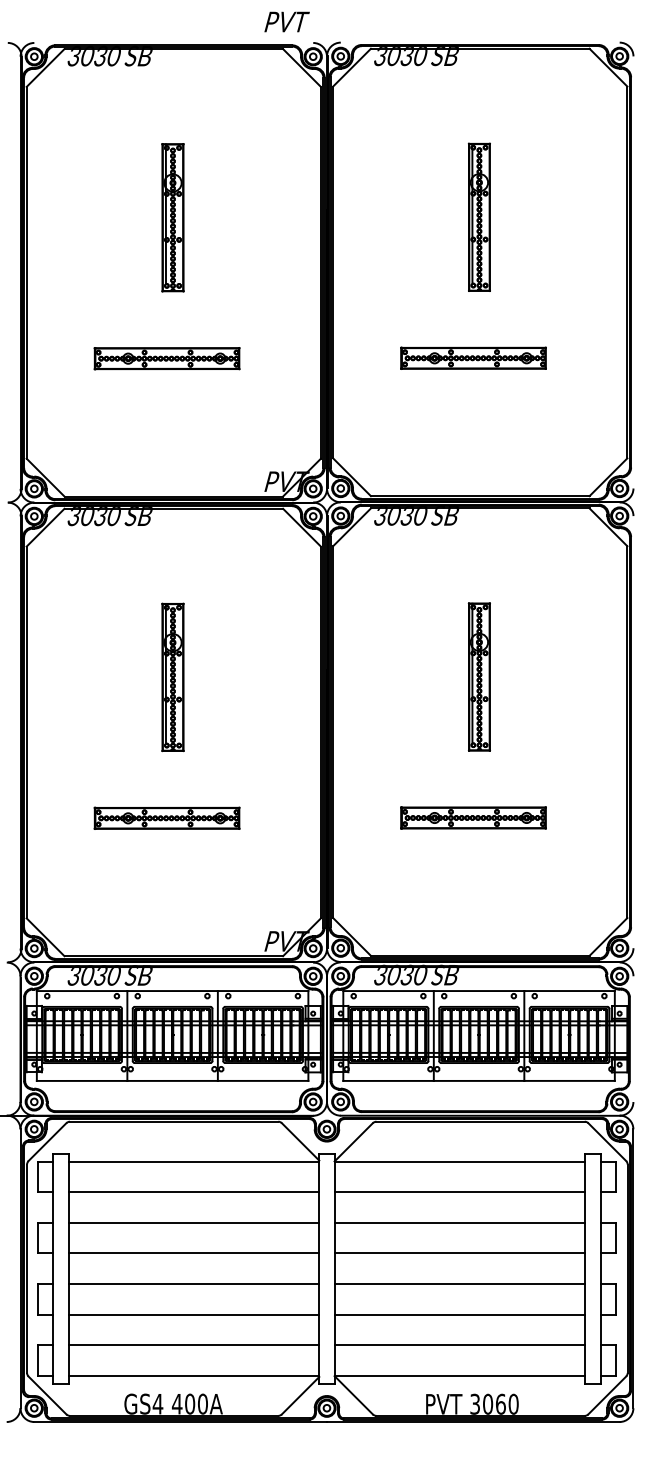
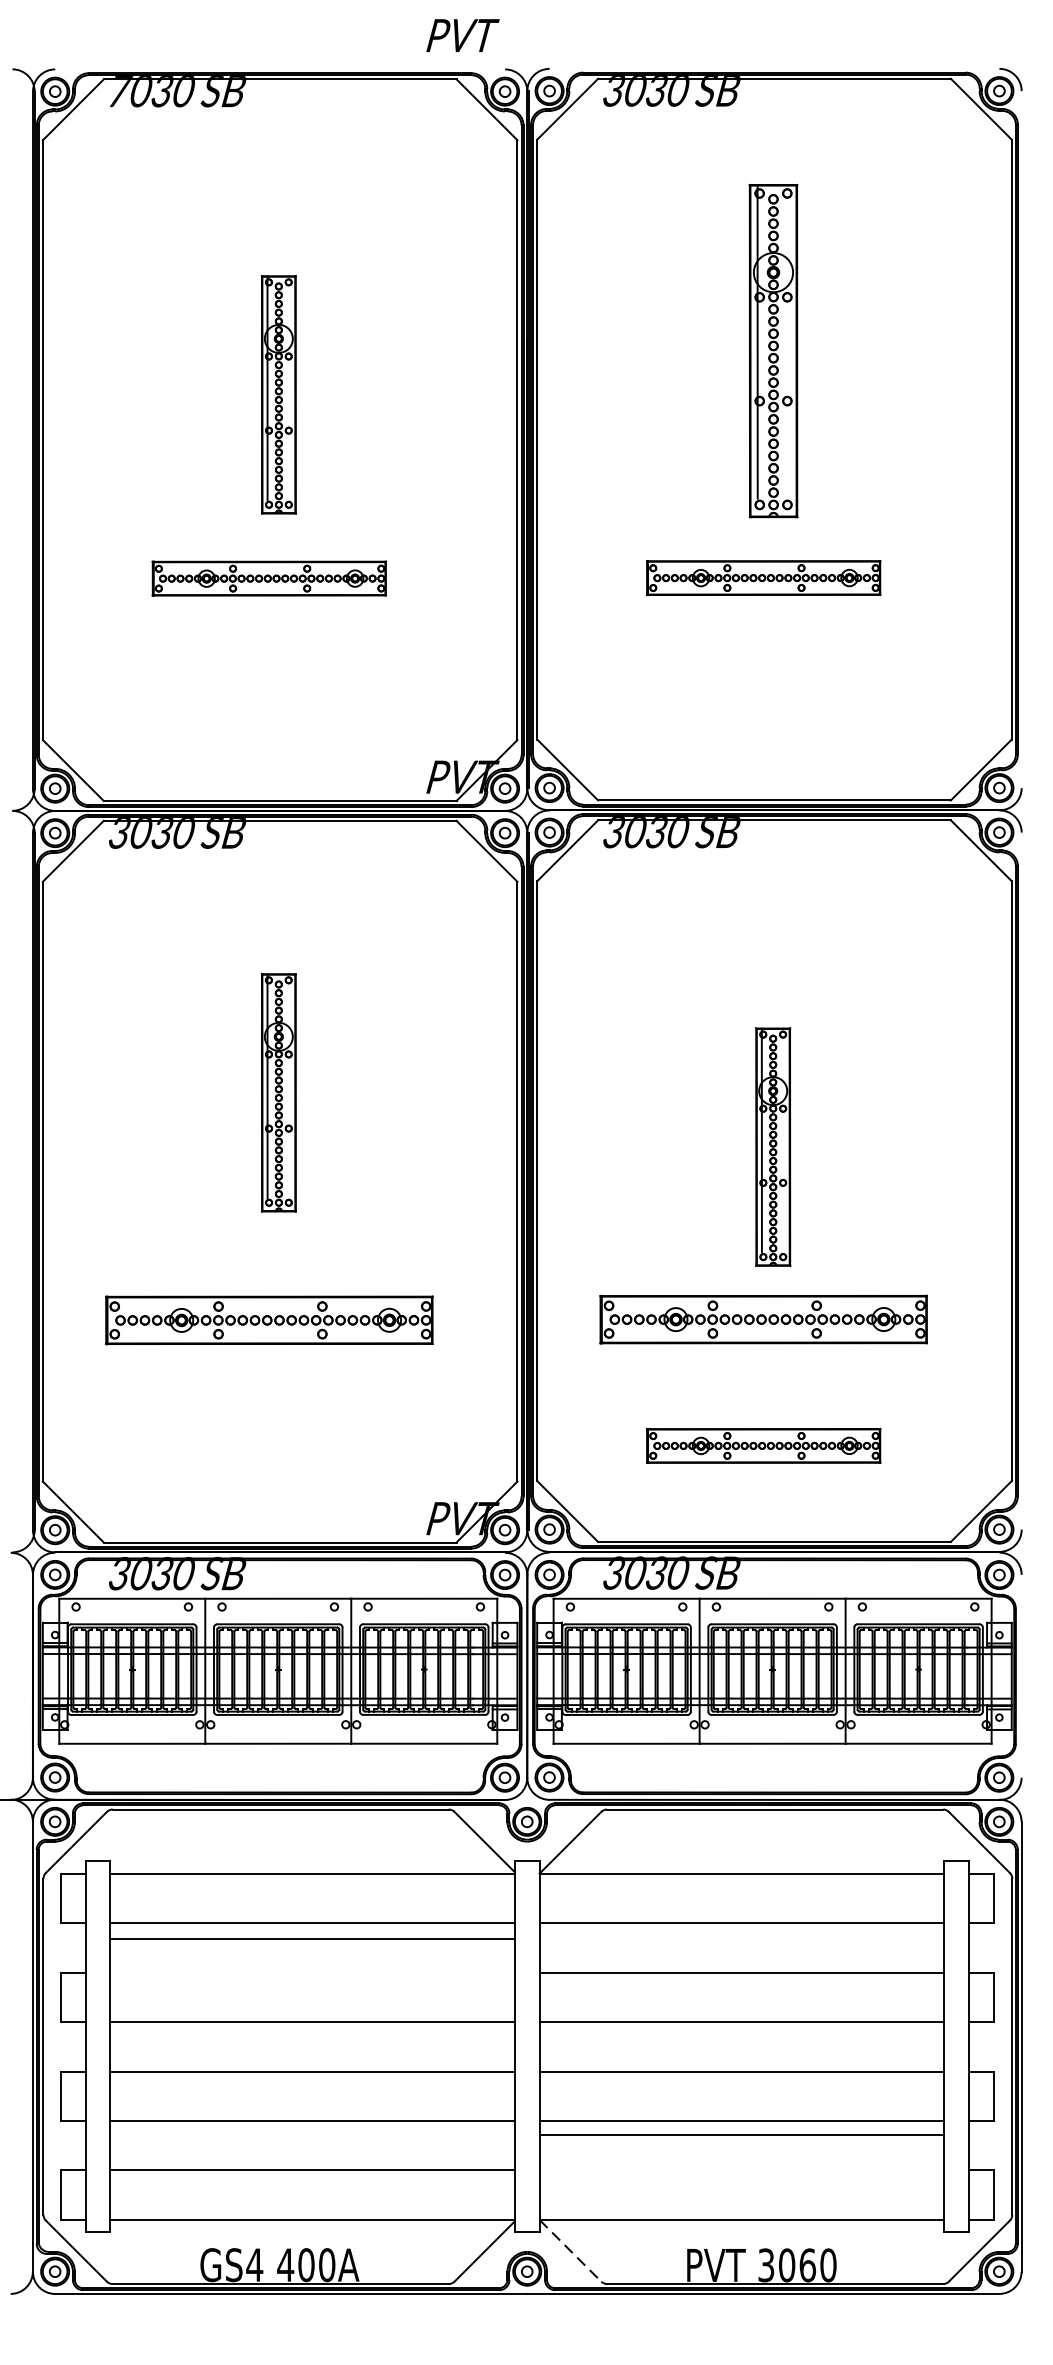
text: (73, 58) -> (118, 94), 3030 -> 7030
part: (478, 216) -> (771, 349), size x1.4
part: (172, 217) -> (278, 394), moved
part: (478, 676) -> (771, 1146), moved
part: (166, 817) -> (268, 1318), size x1.4
part: (473, 817) -> (763, 1318), size x1.4
part: (473, 895) -> (763, 1444), added
line: (193, 1222) -> (311, 1938), moved
line: (459, 1345) -> (741, 2135), moved
line: (354, 1395) -> (571, 2251), solid -> dashed

